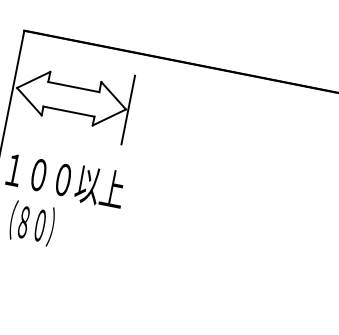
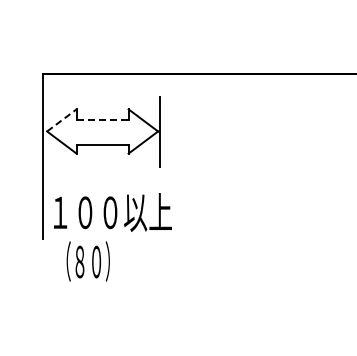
line: (34, 80) -> (62, 120), solid -> dashed
line: (74, 87) -> (103, 119), solid -> dashed

